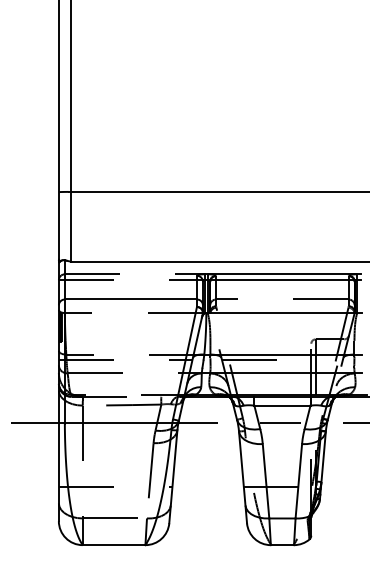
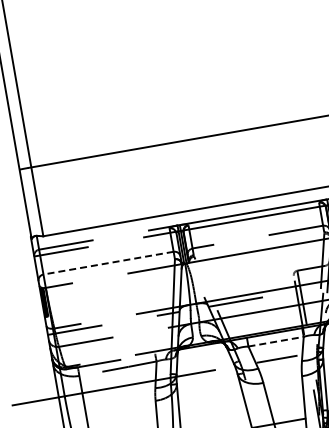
line: (130, 299) -> (108, 263), solid -> dashed
line: (282, 405) -> (276, 341), solid -> dashed

